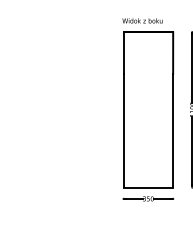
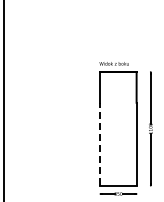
line: (123, 129) -> (100, 143), solid -> dashed

